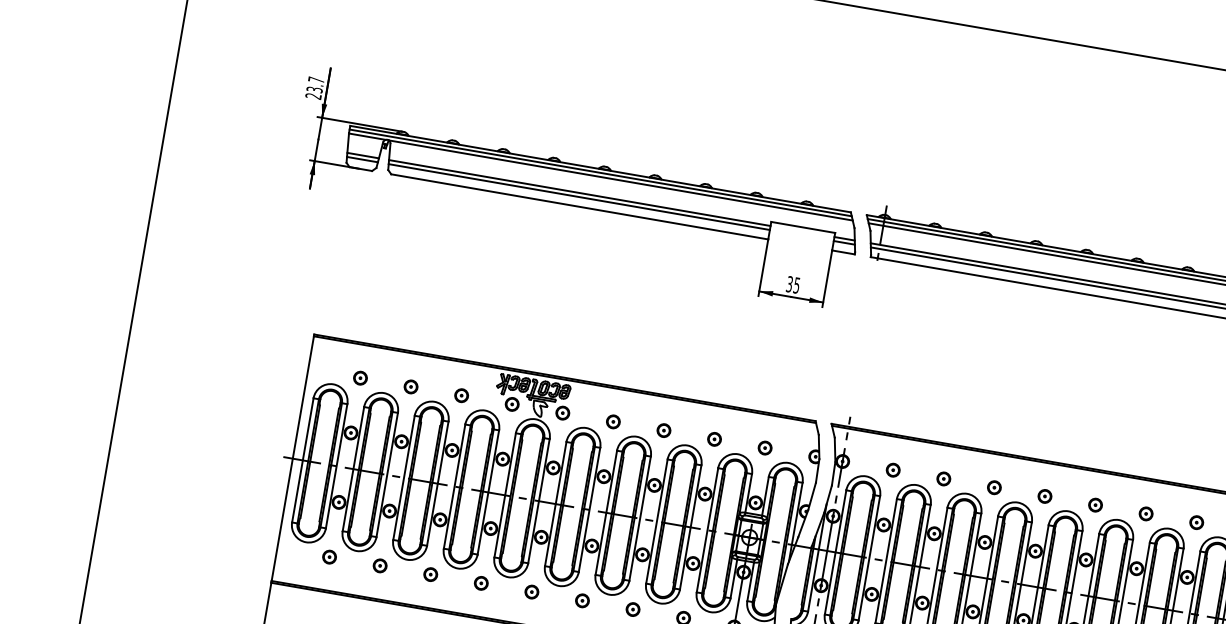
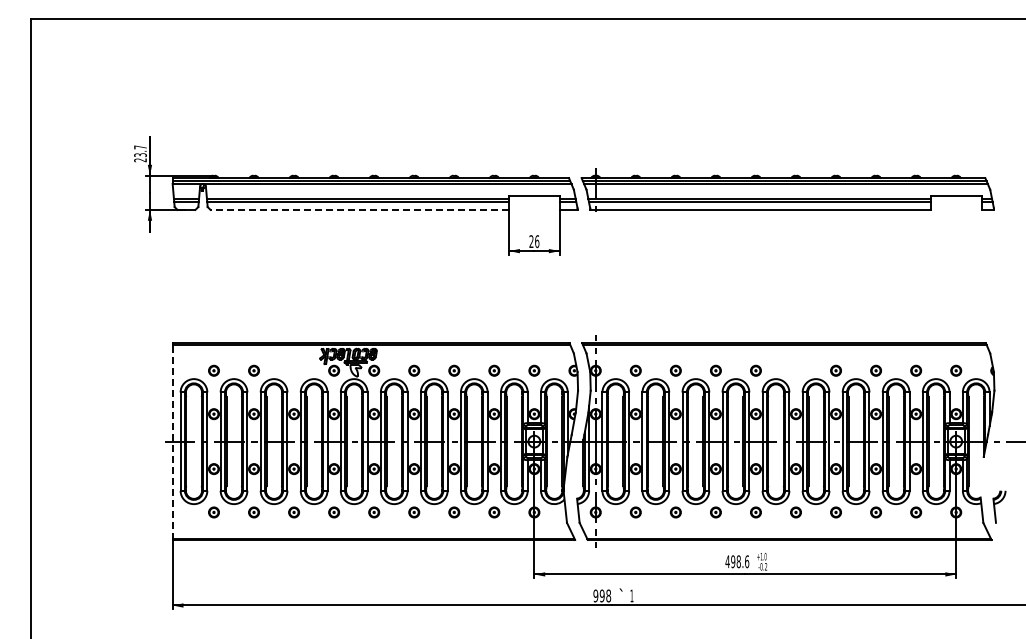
line: (579, 206) -> (359, 209), solid -> dashed
text: (793, 284) -> (534, 241), 35 -> 26
part: (460, 395) -> (293, 370), removed
line: (292, 459) -> (172, 442), solid -> dashed
part: (1094, 504) -> (795, 370), removed

